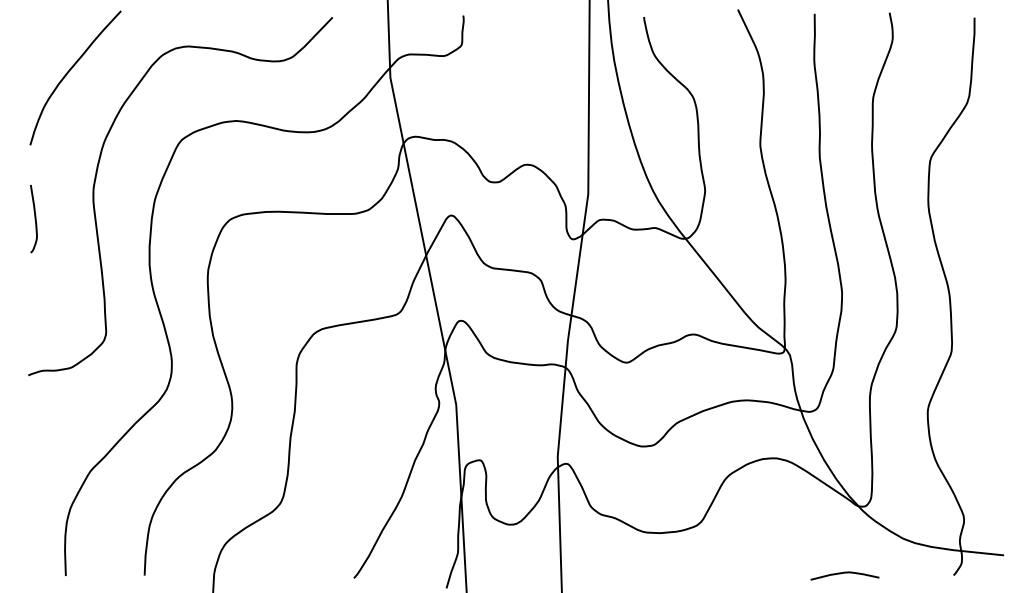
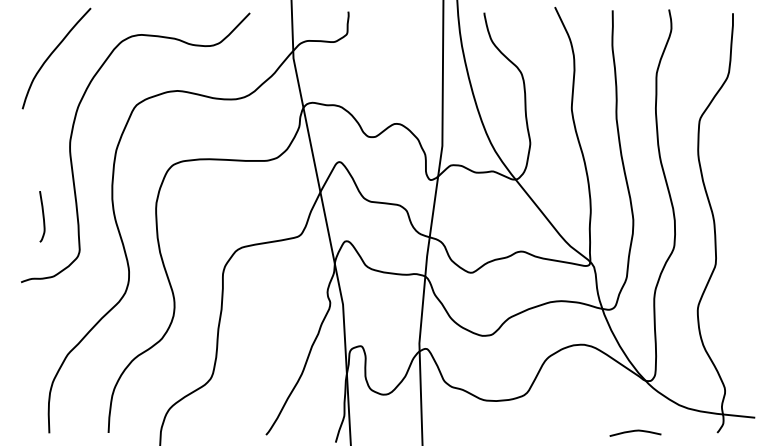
curve: (34, 218) -> (42, 216), moved

